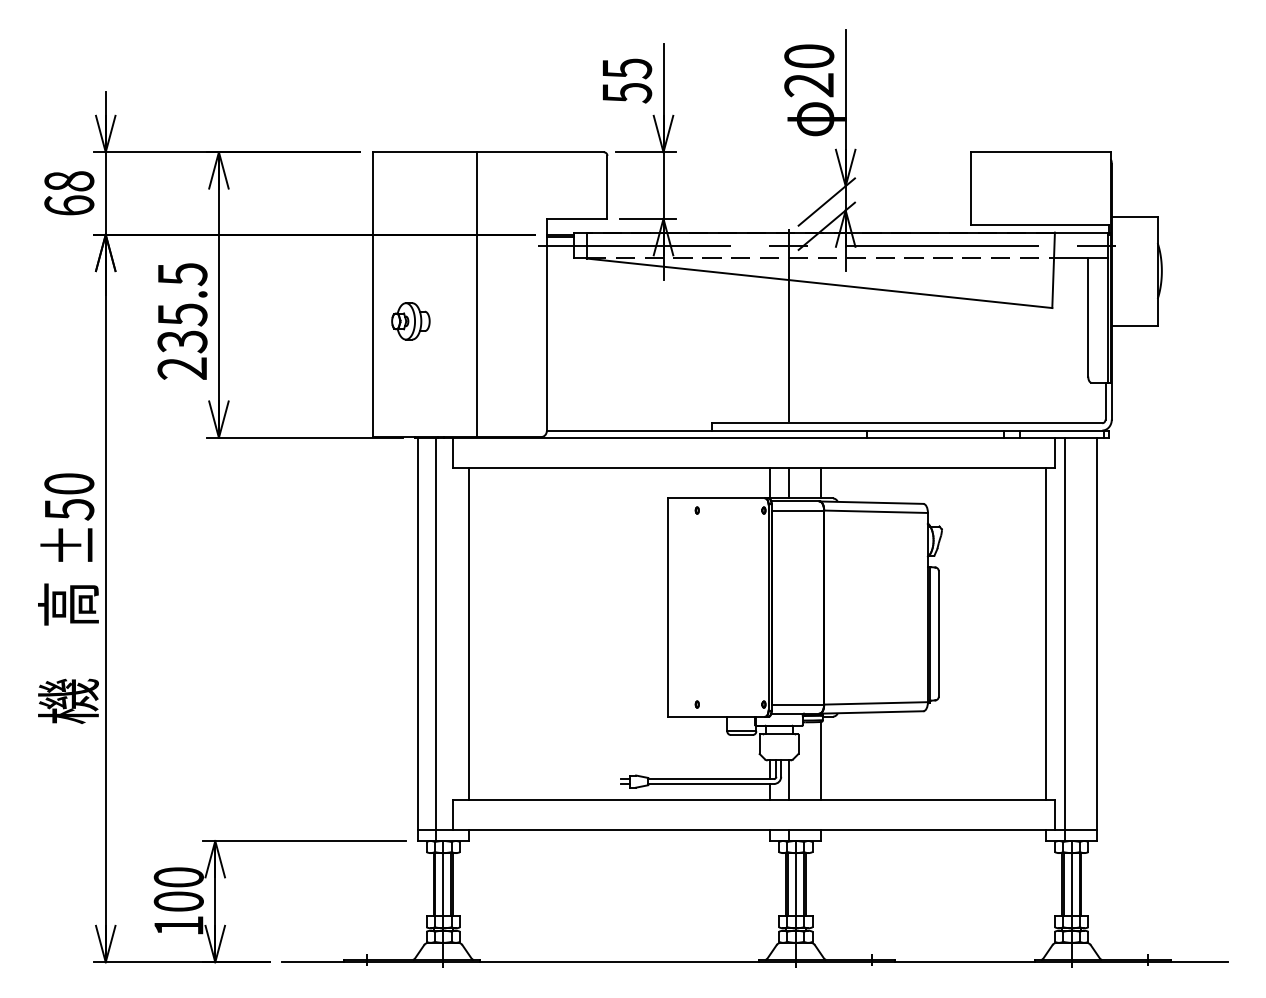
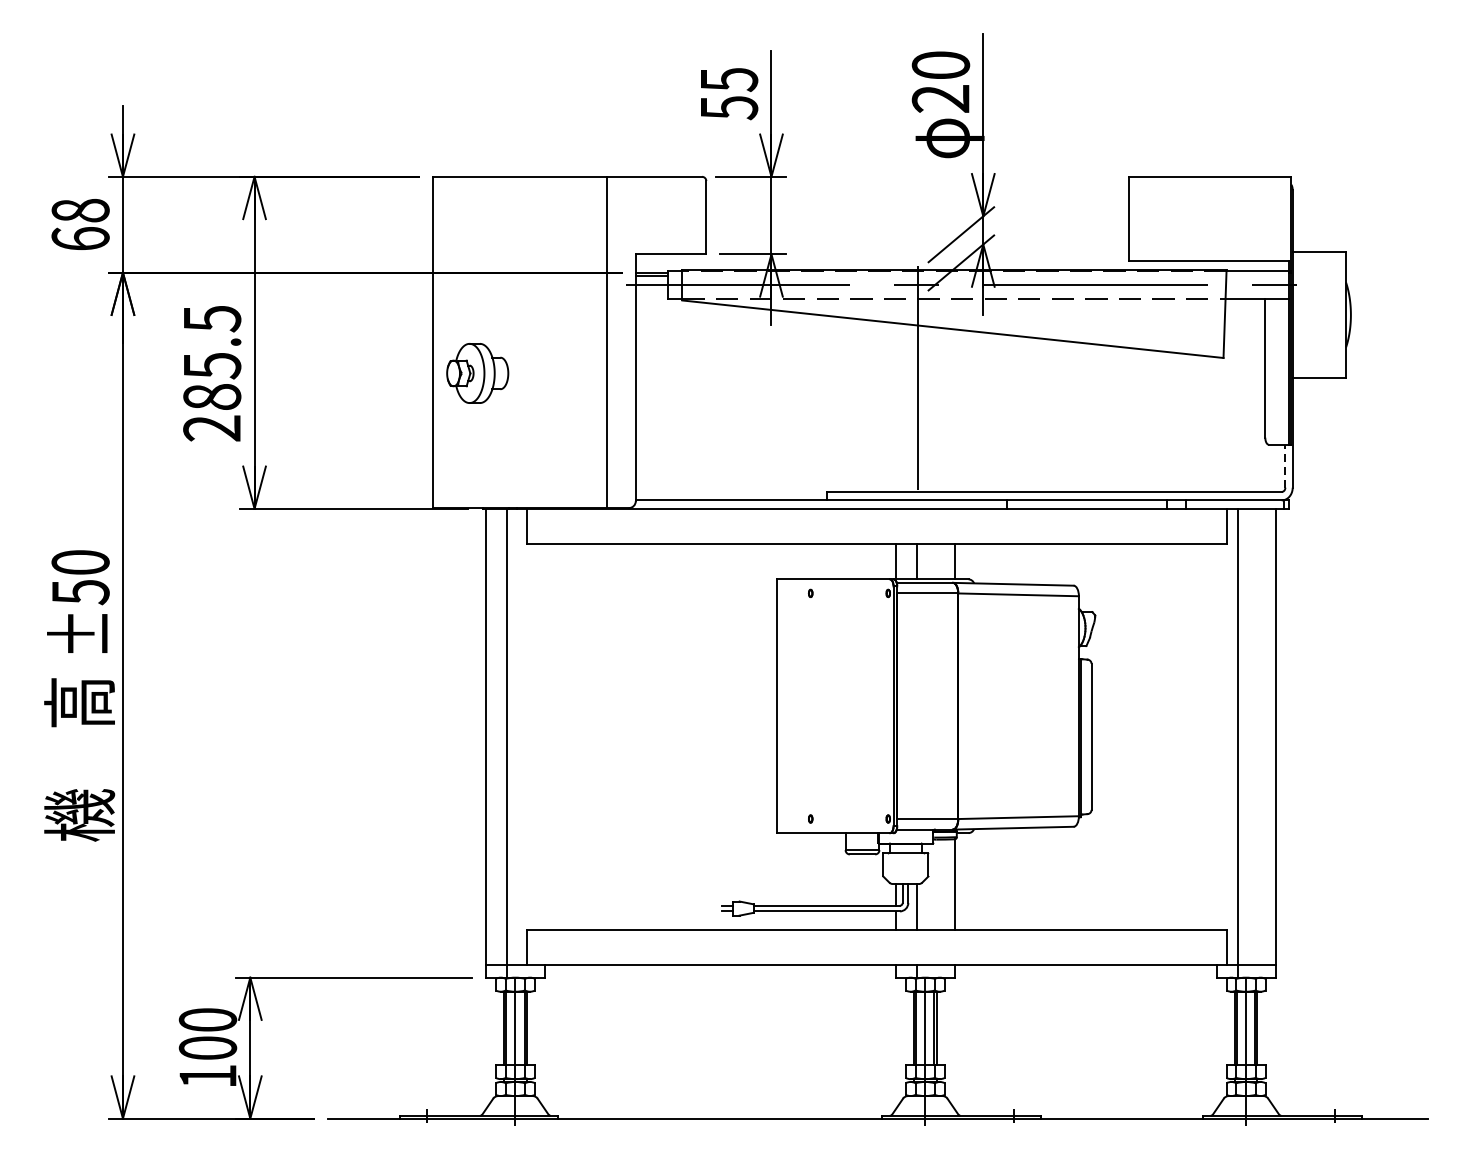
line: (477, 294) -> (607, 342), moved
part: (410, 321) -> (477, 373), size x1.4
text: (182, 341) -> (212, 396), 235.5 -> 285.5
line: (1105, 400) -> (1285, 465), solid -> dashed
line: (468, 633) -> (544, 736), removed
line: (1046, 633) -> (1216, 736), removed

